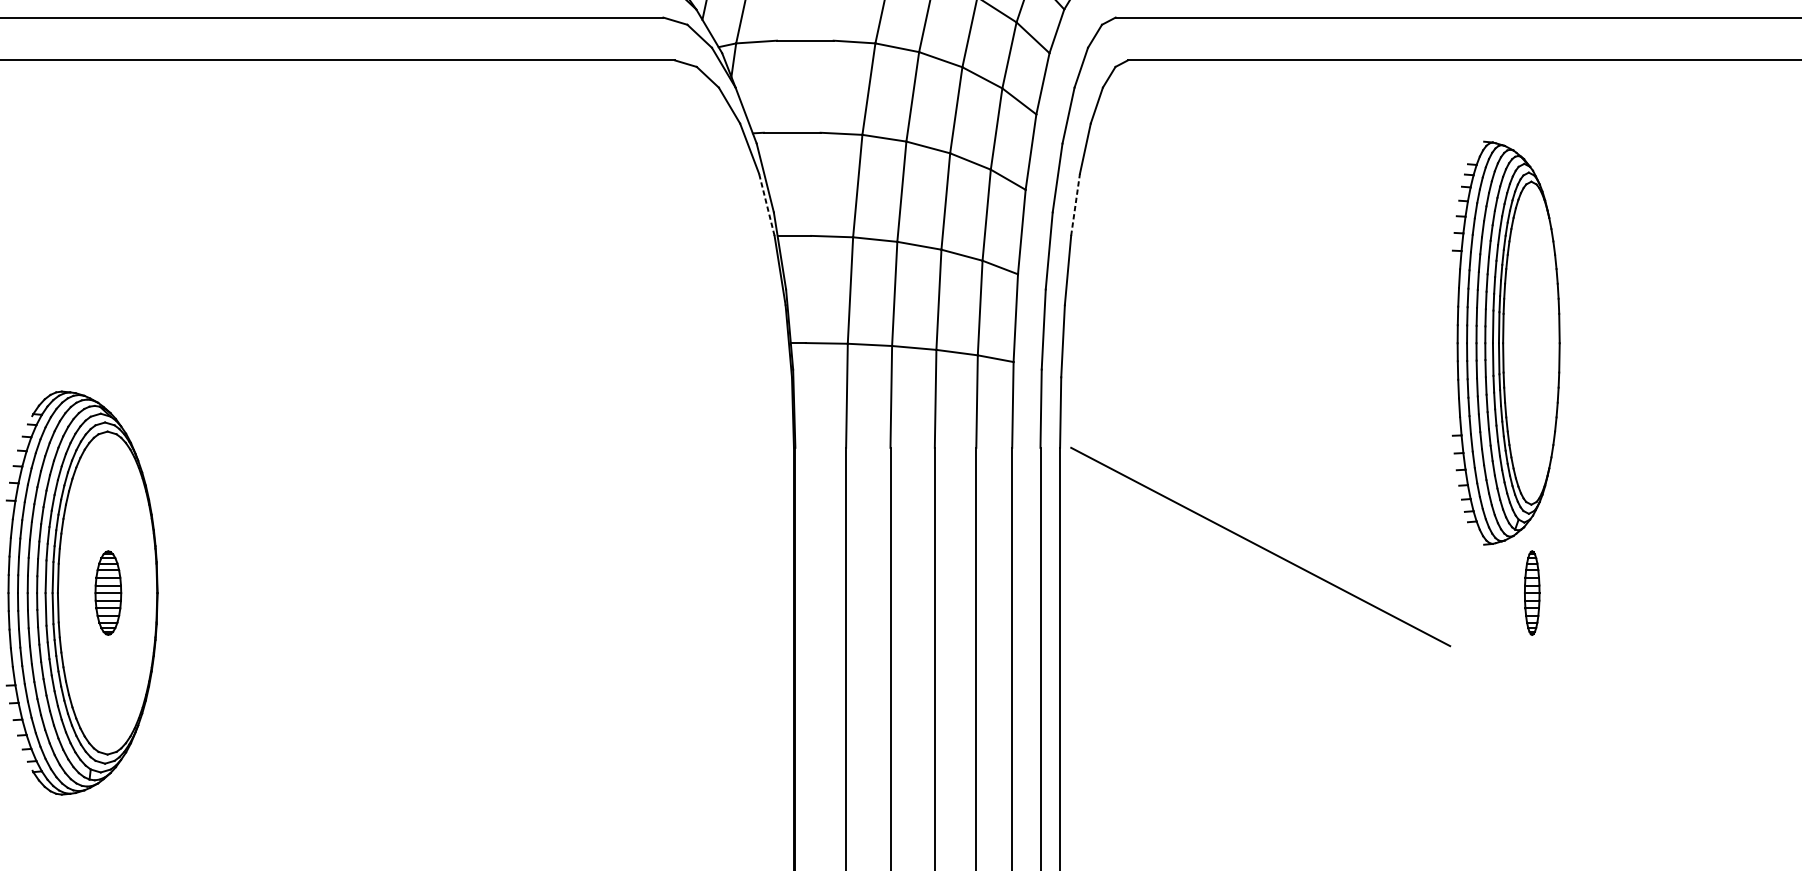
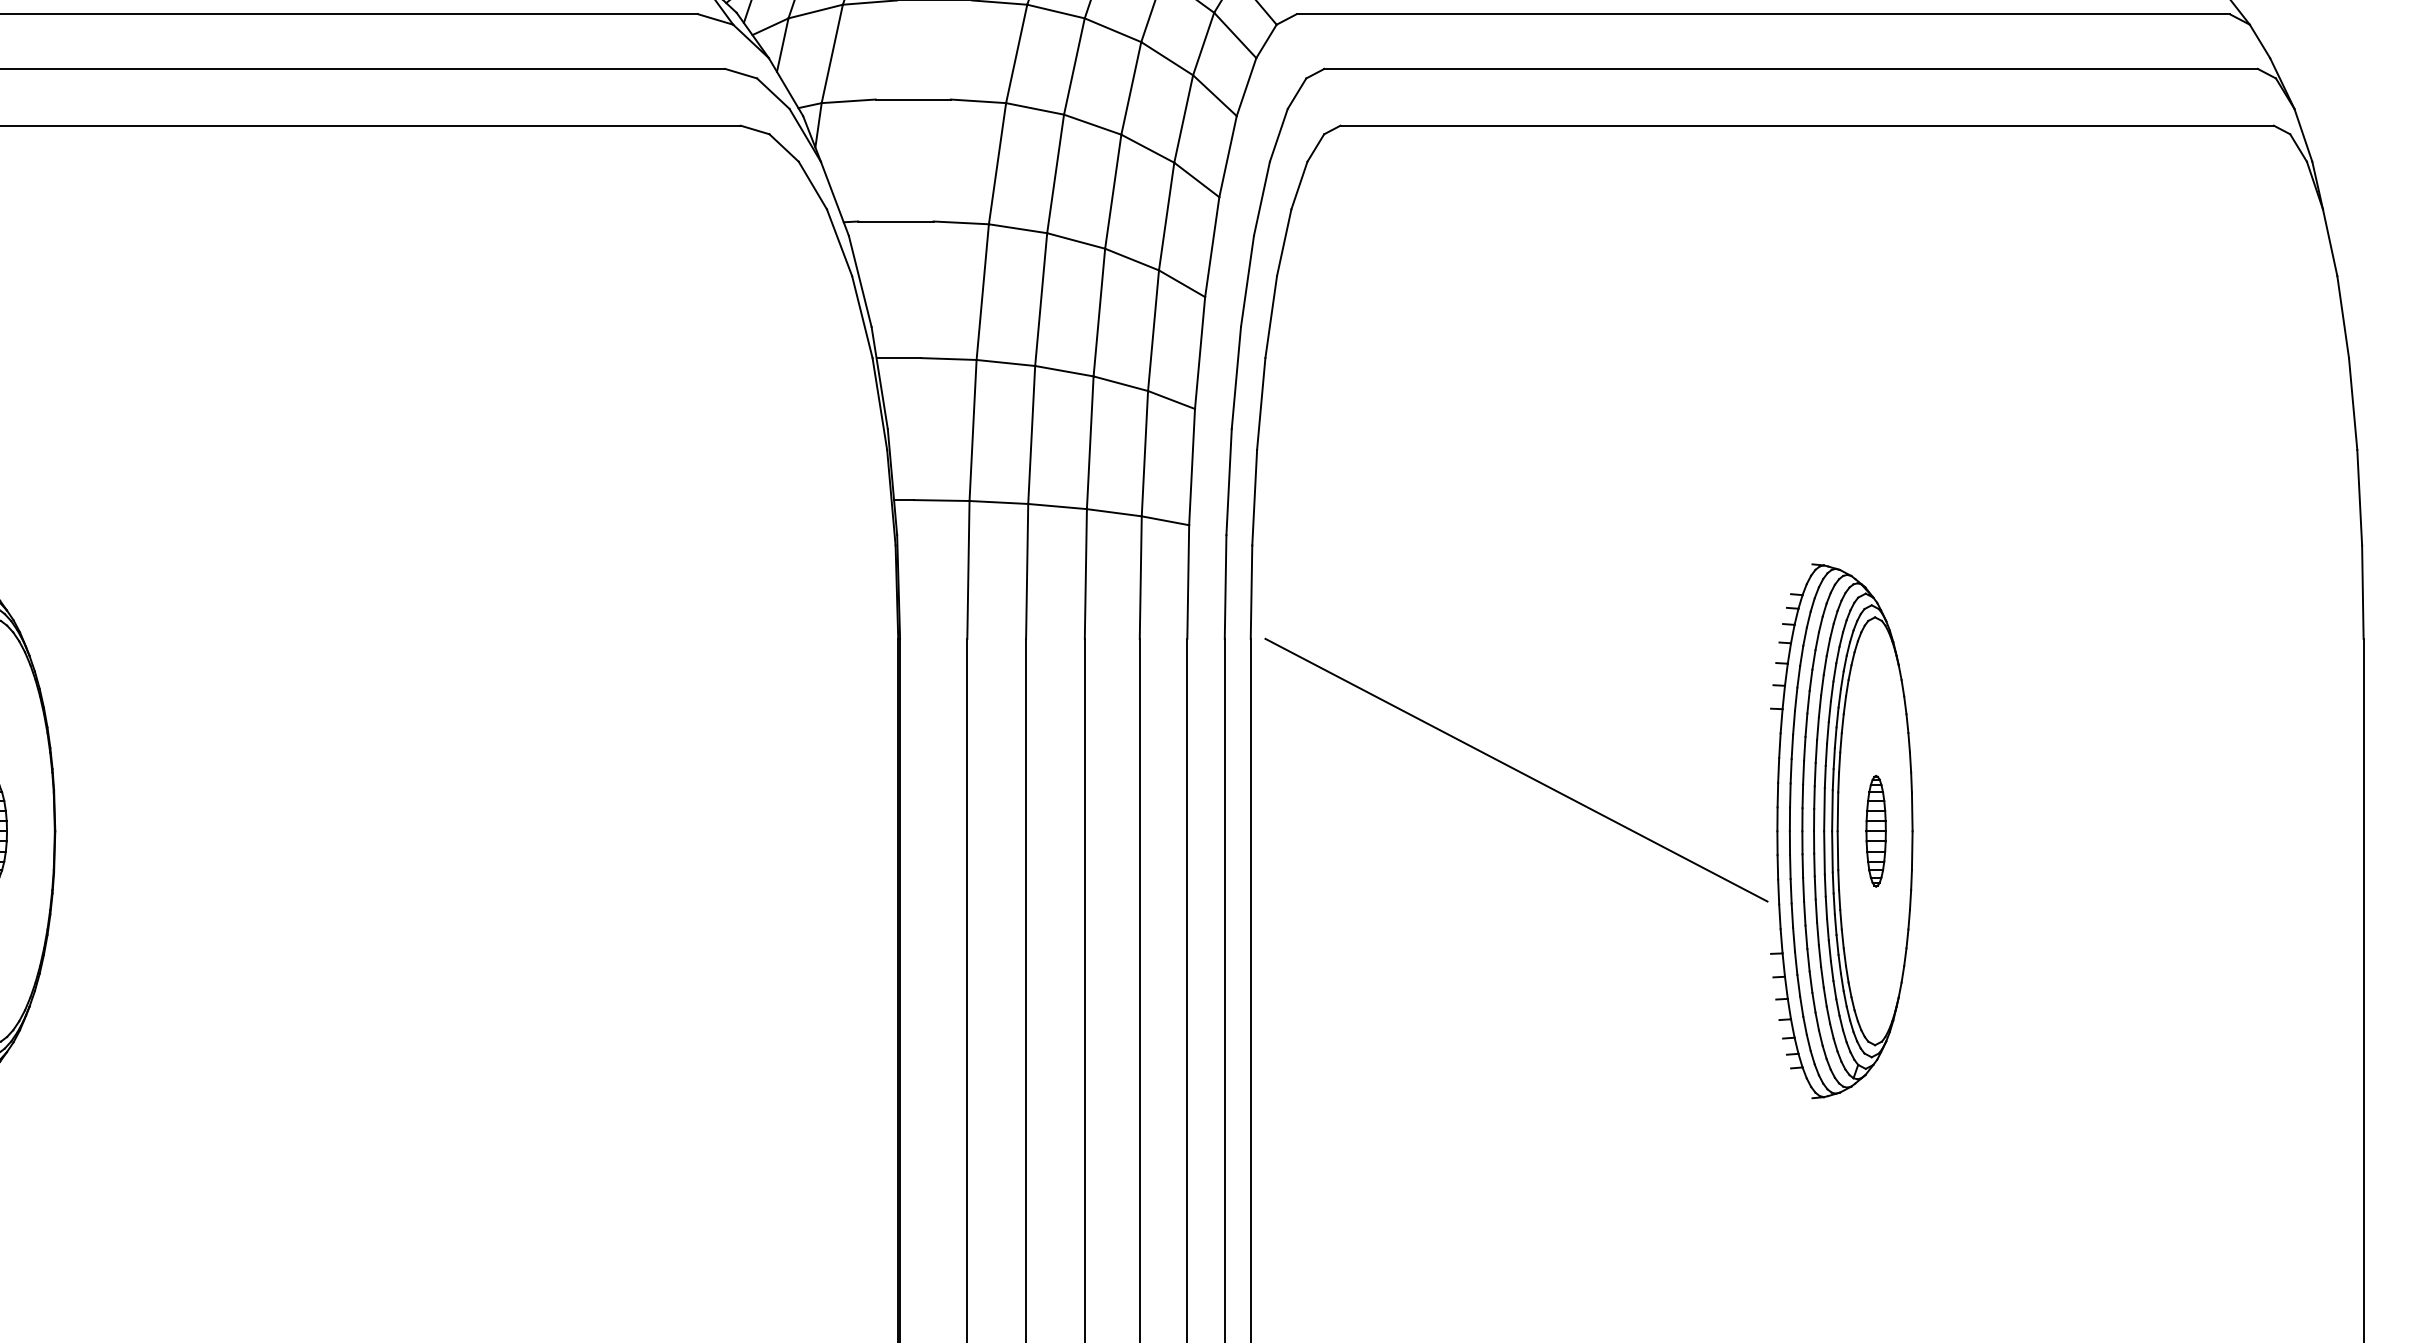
line: (766, 204) -> (862, 316), dashed -> solid
line: (1075, 204) -> (1271, 316), dashed -> solid
part: (1506, 343) -> (1841, 831), moved

